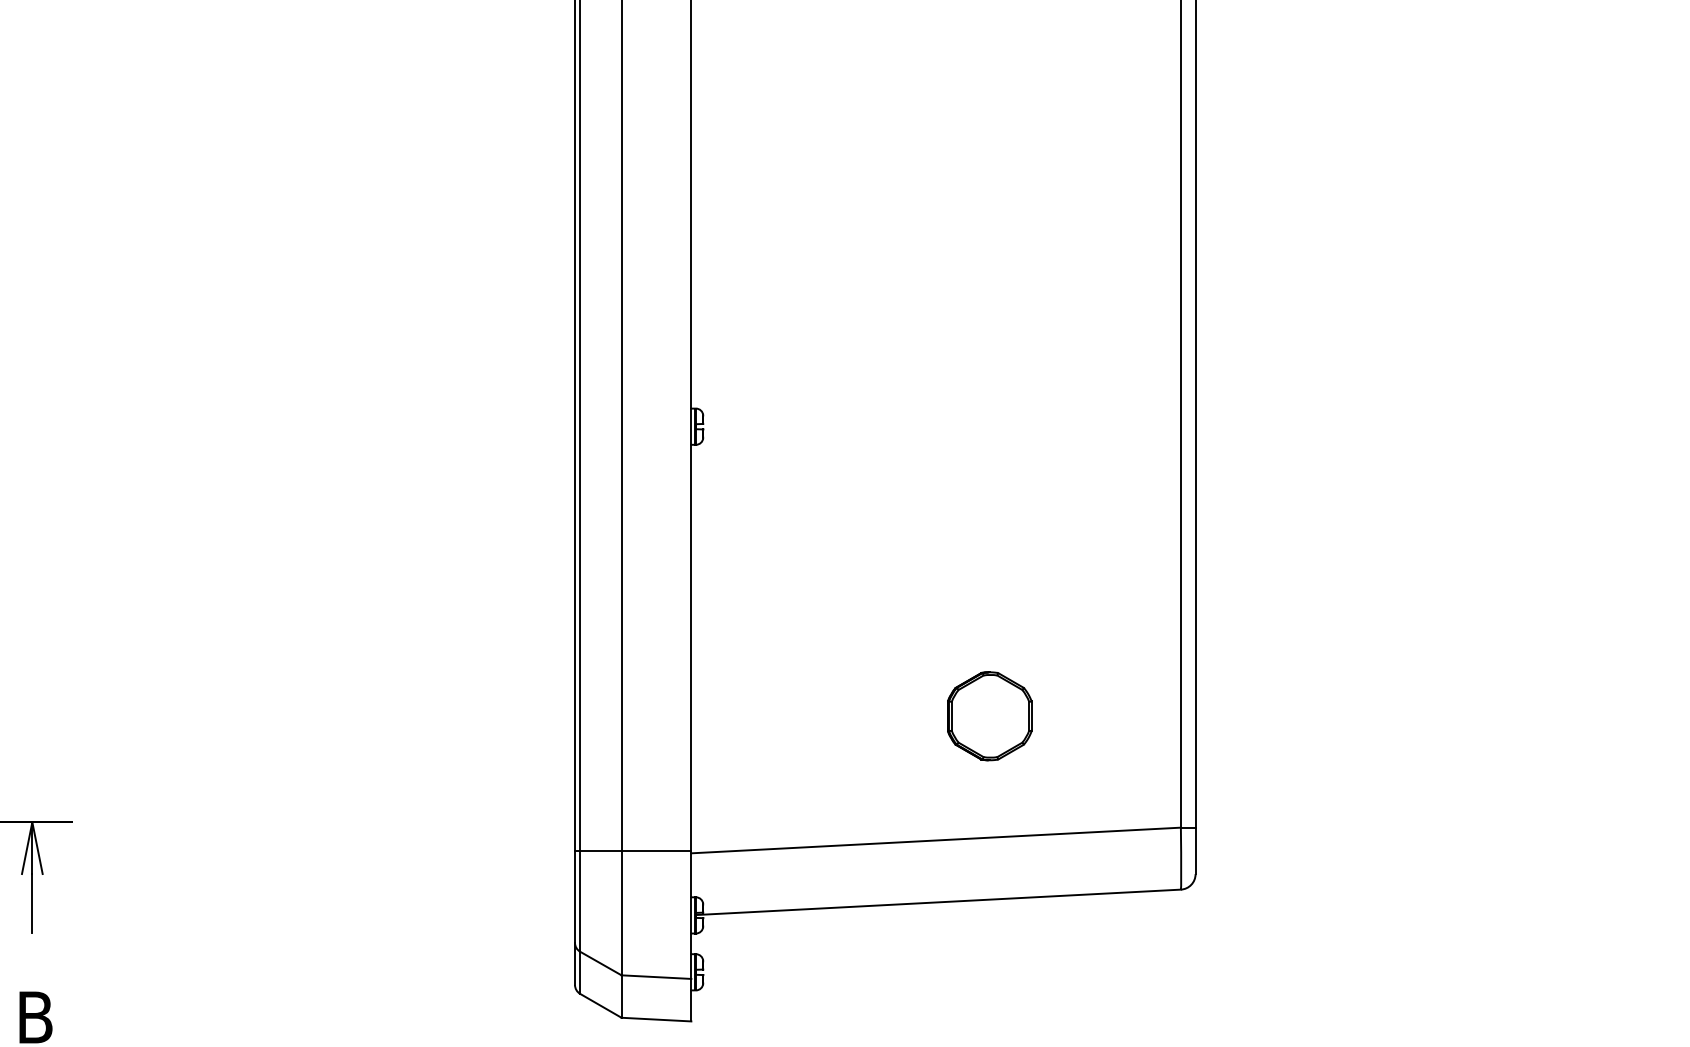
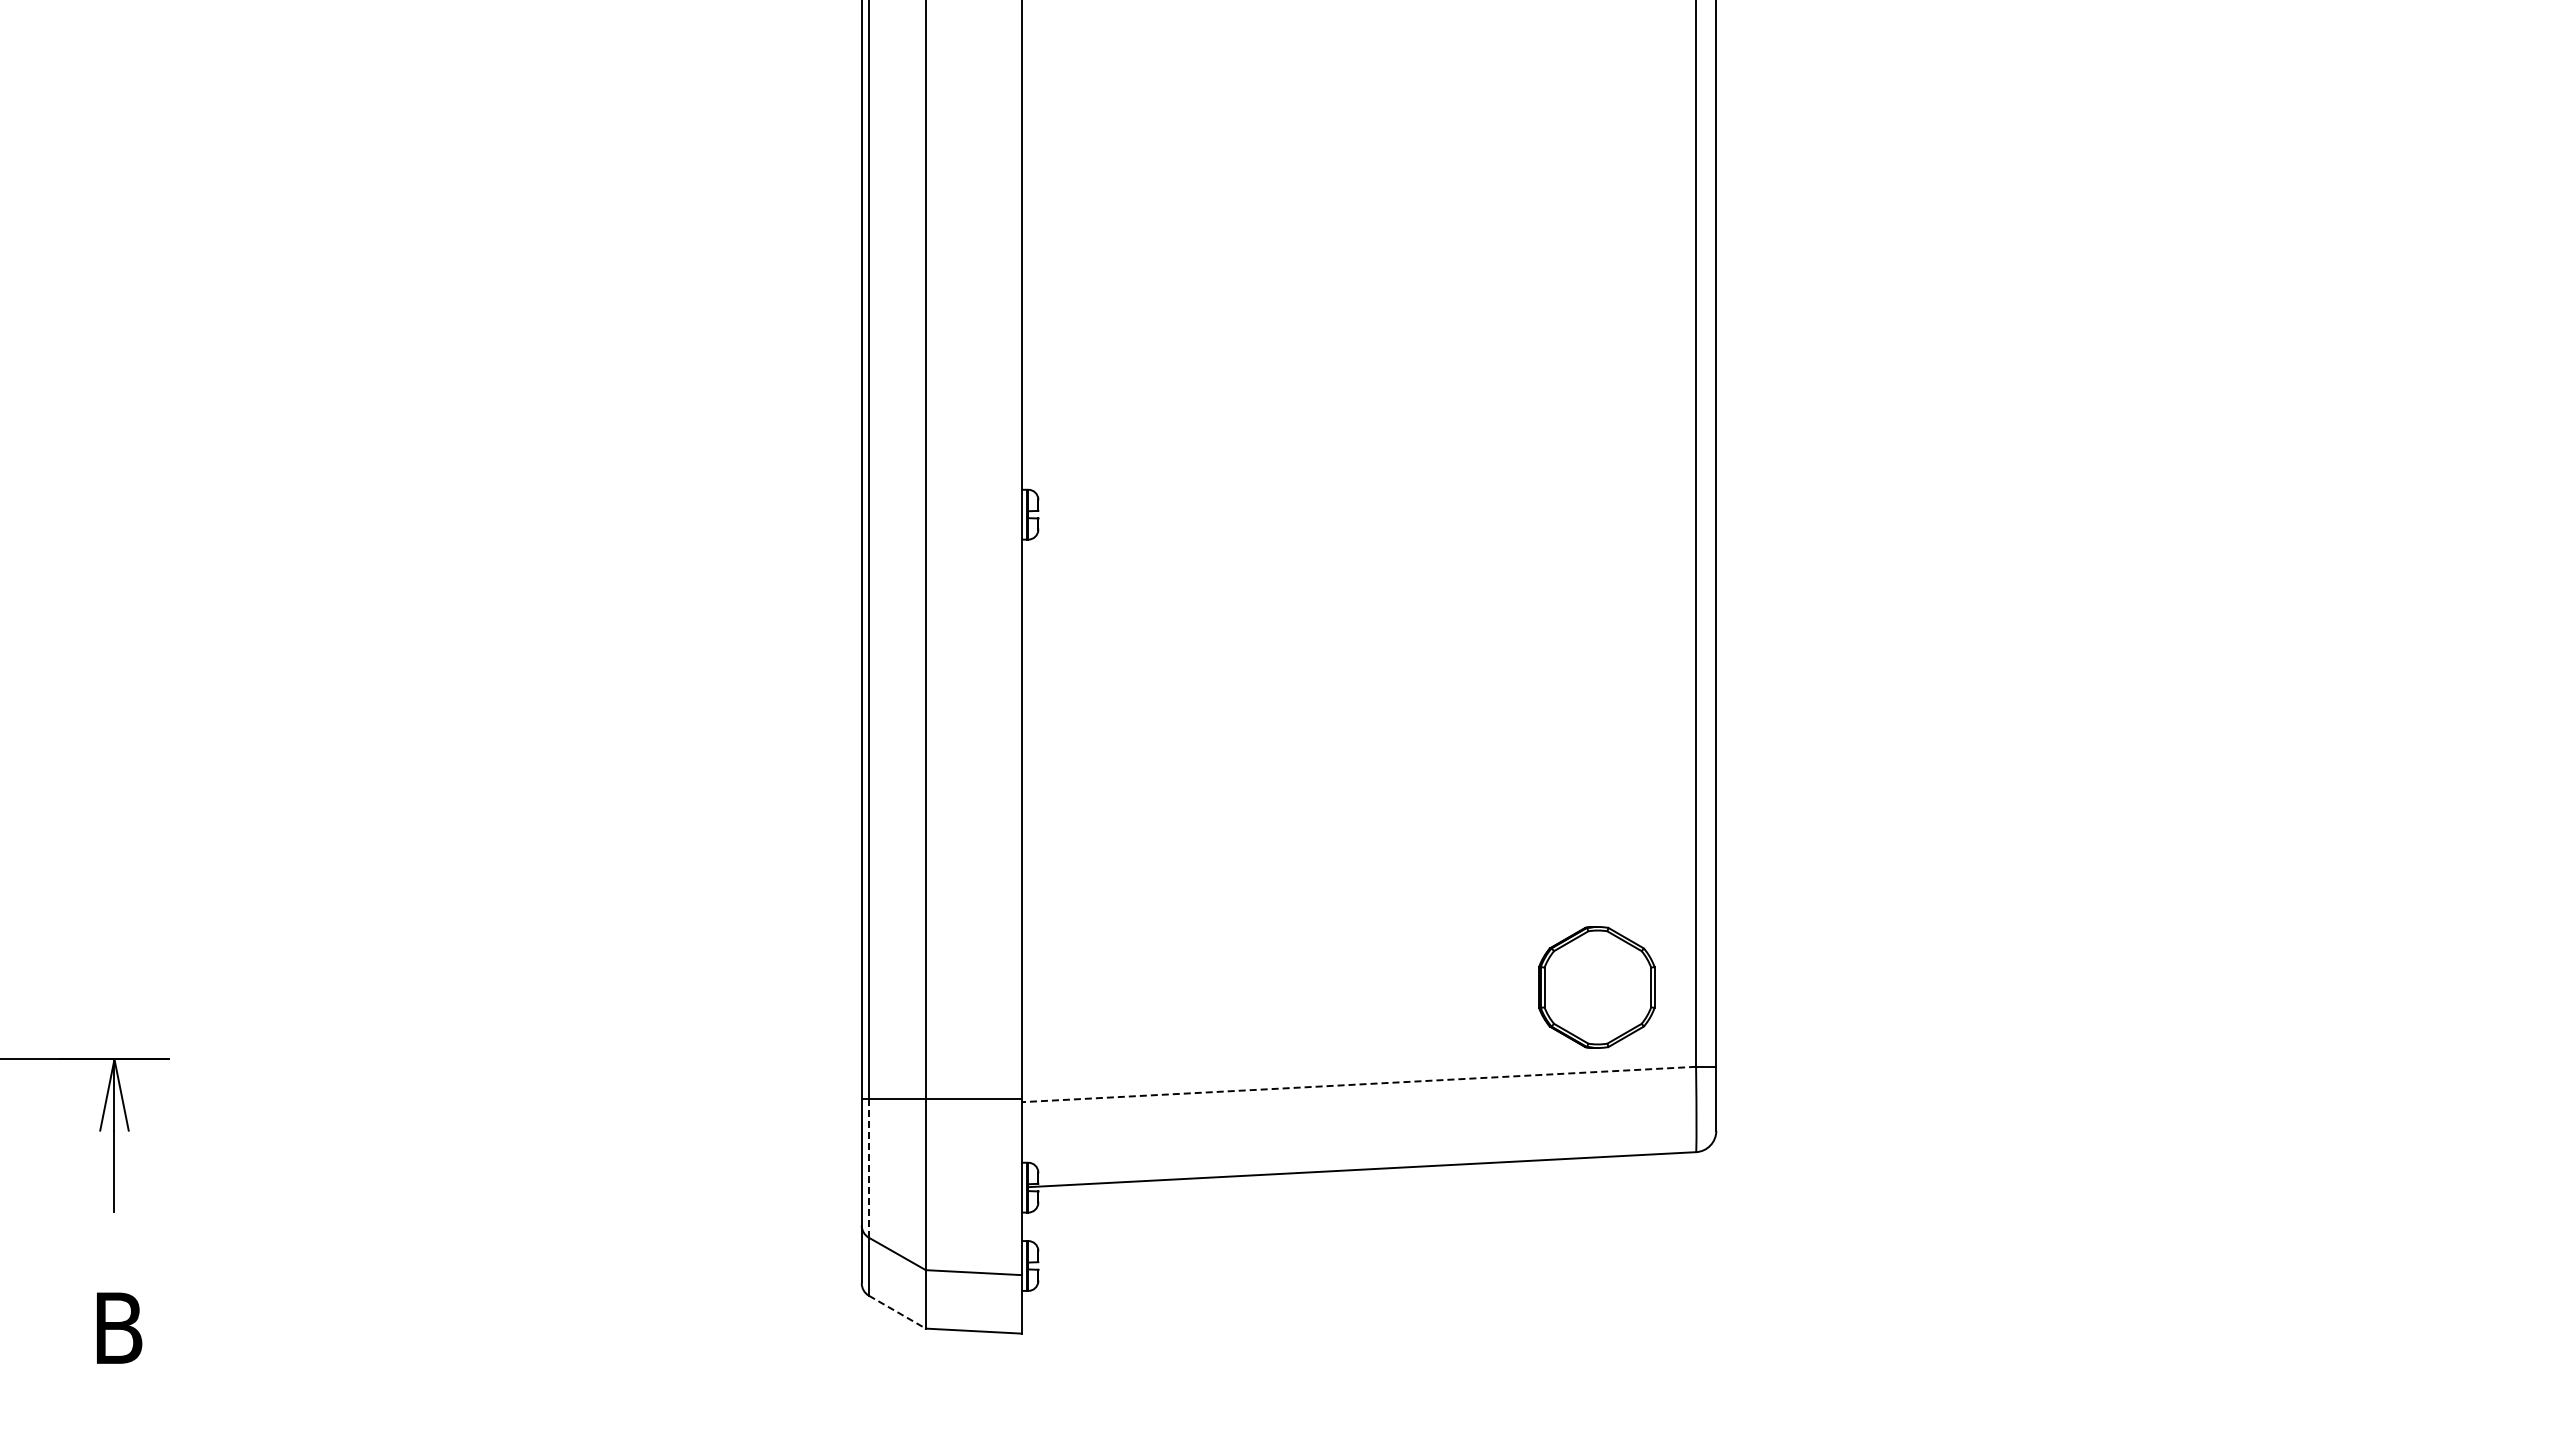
part: (989, 716) -> (1596, 987), moved
line: (936, 840) -> (1359, 1084), solid -> dashed
line: (579, 902) -> (868, 1169), solid -> dashed
line: (600, 1006) -> (897, 1312), solid -> dashed

